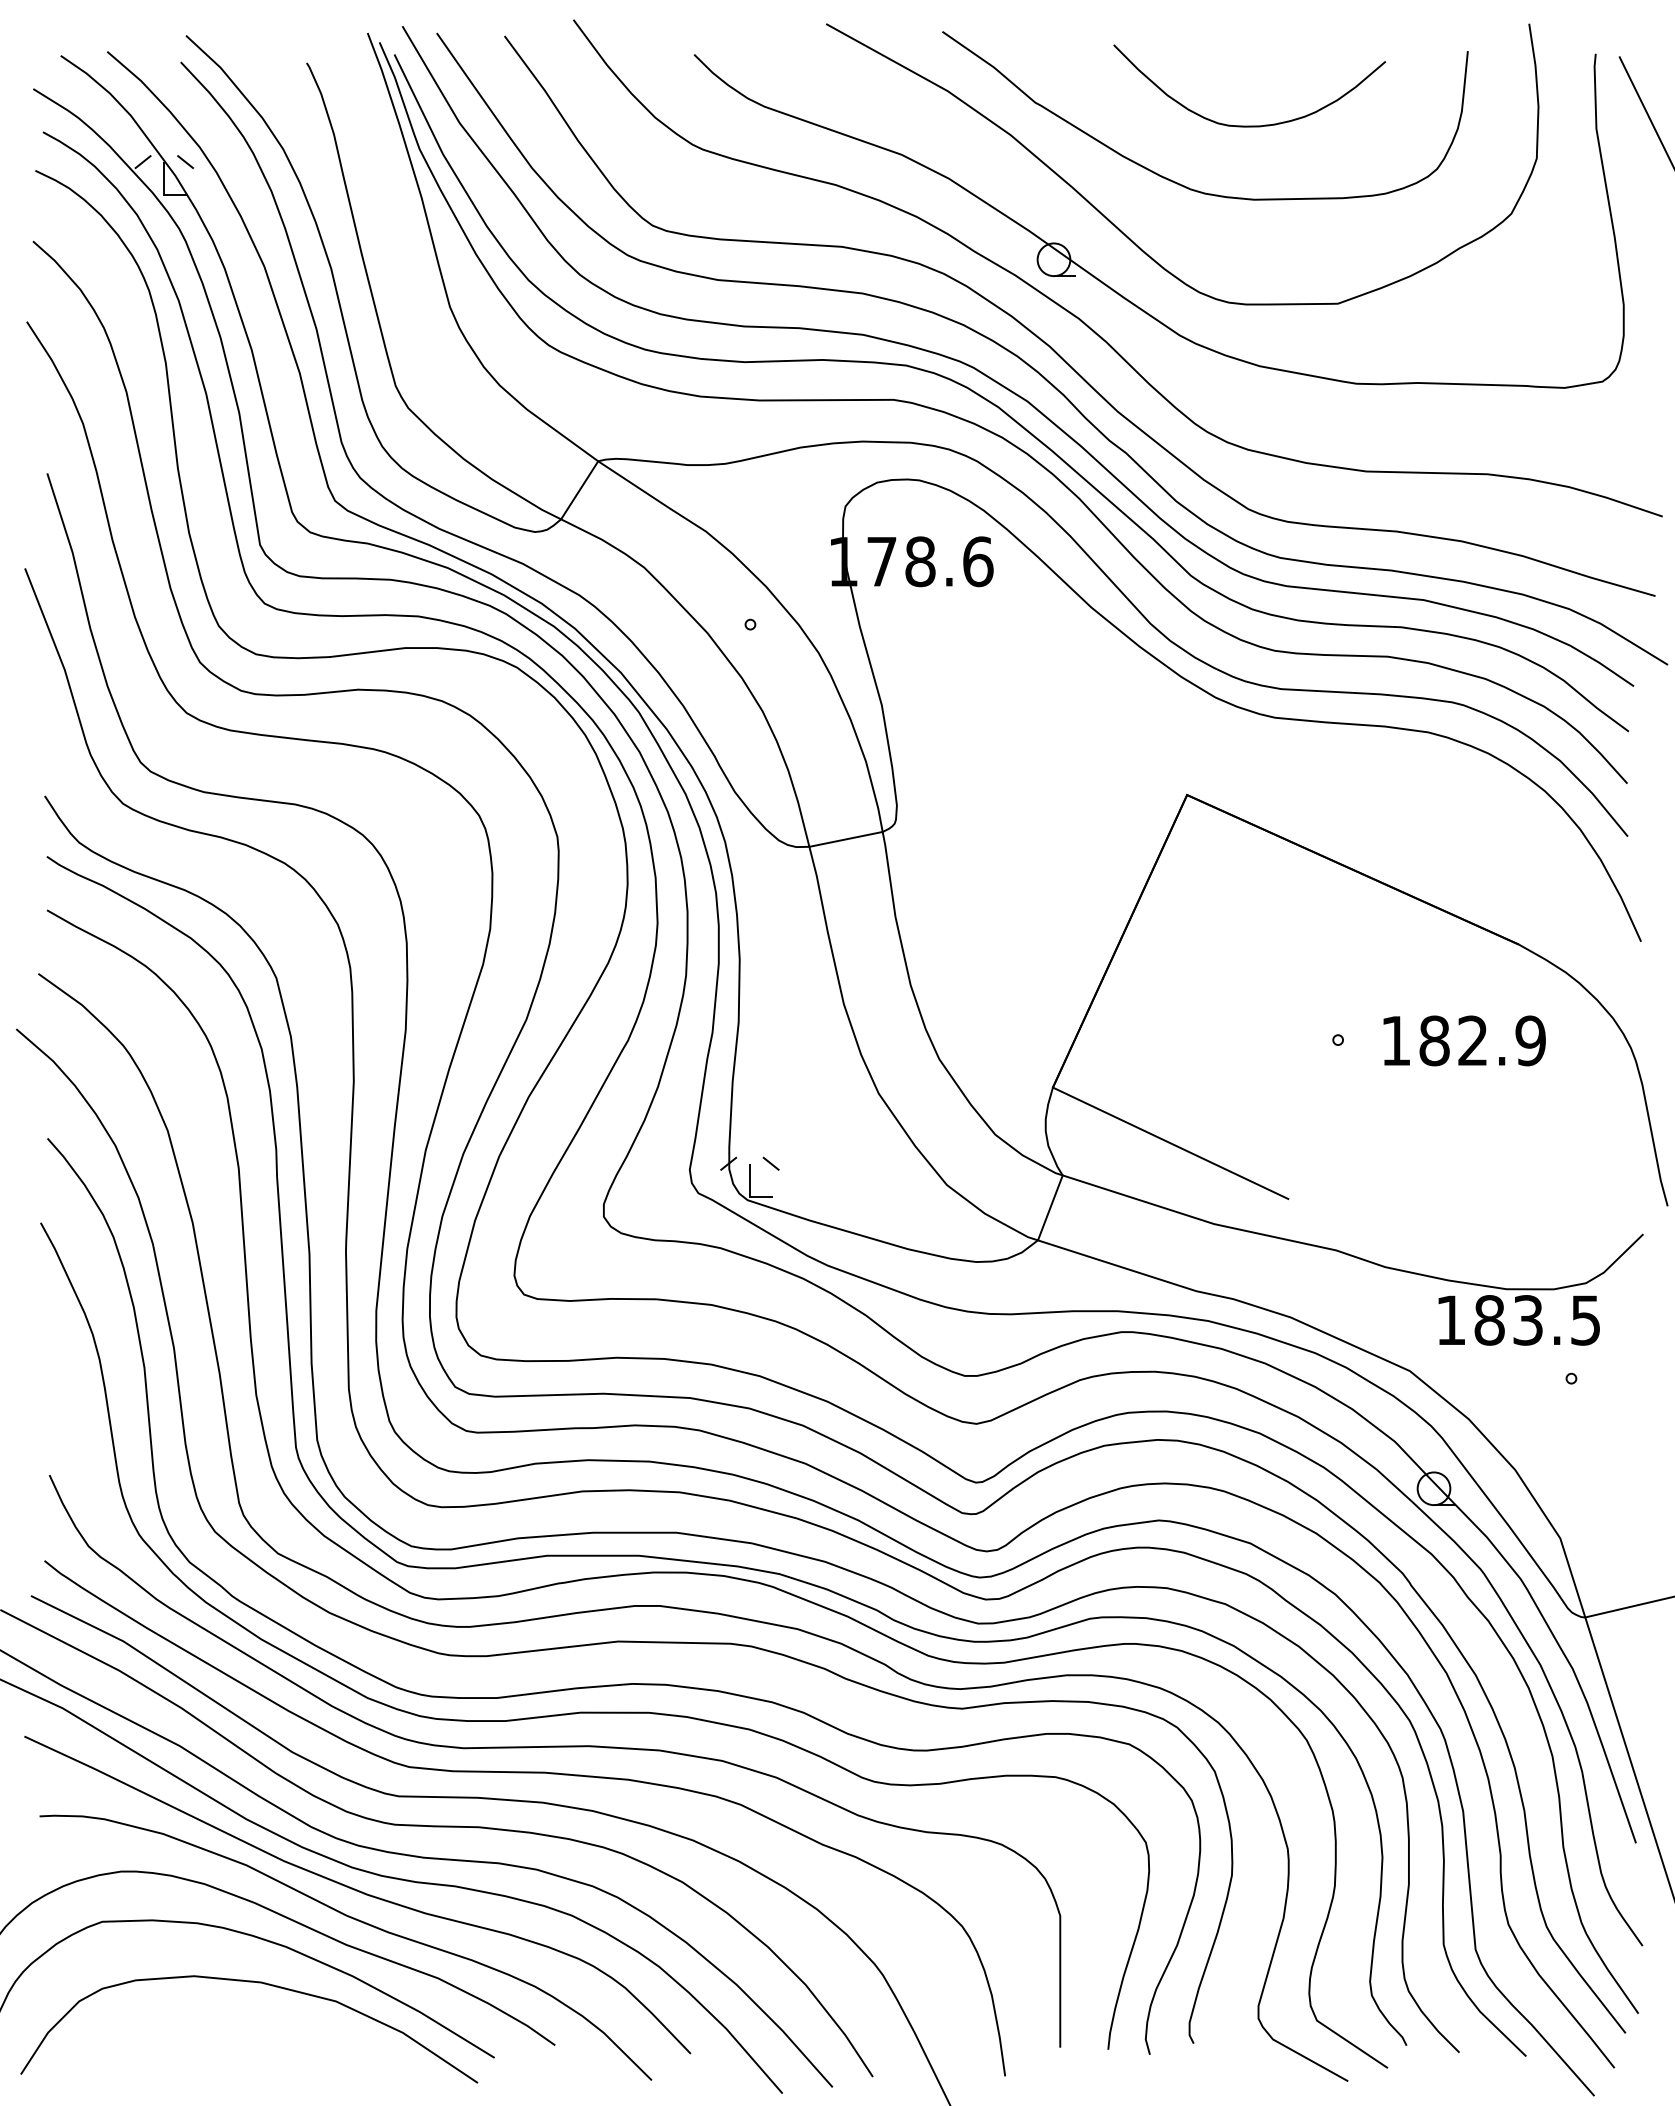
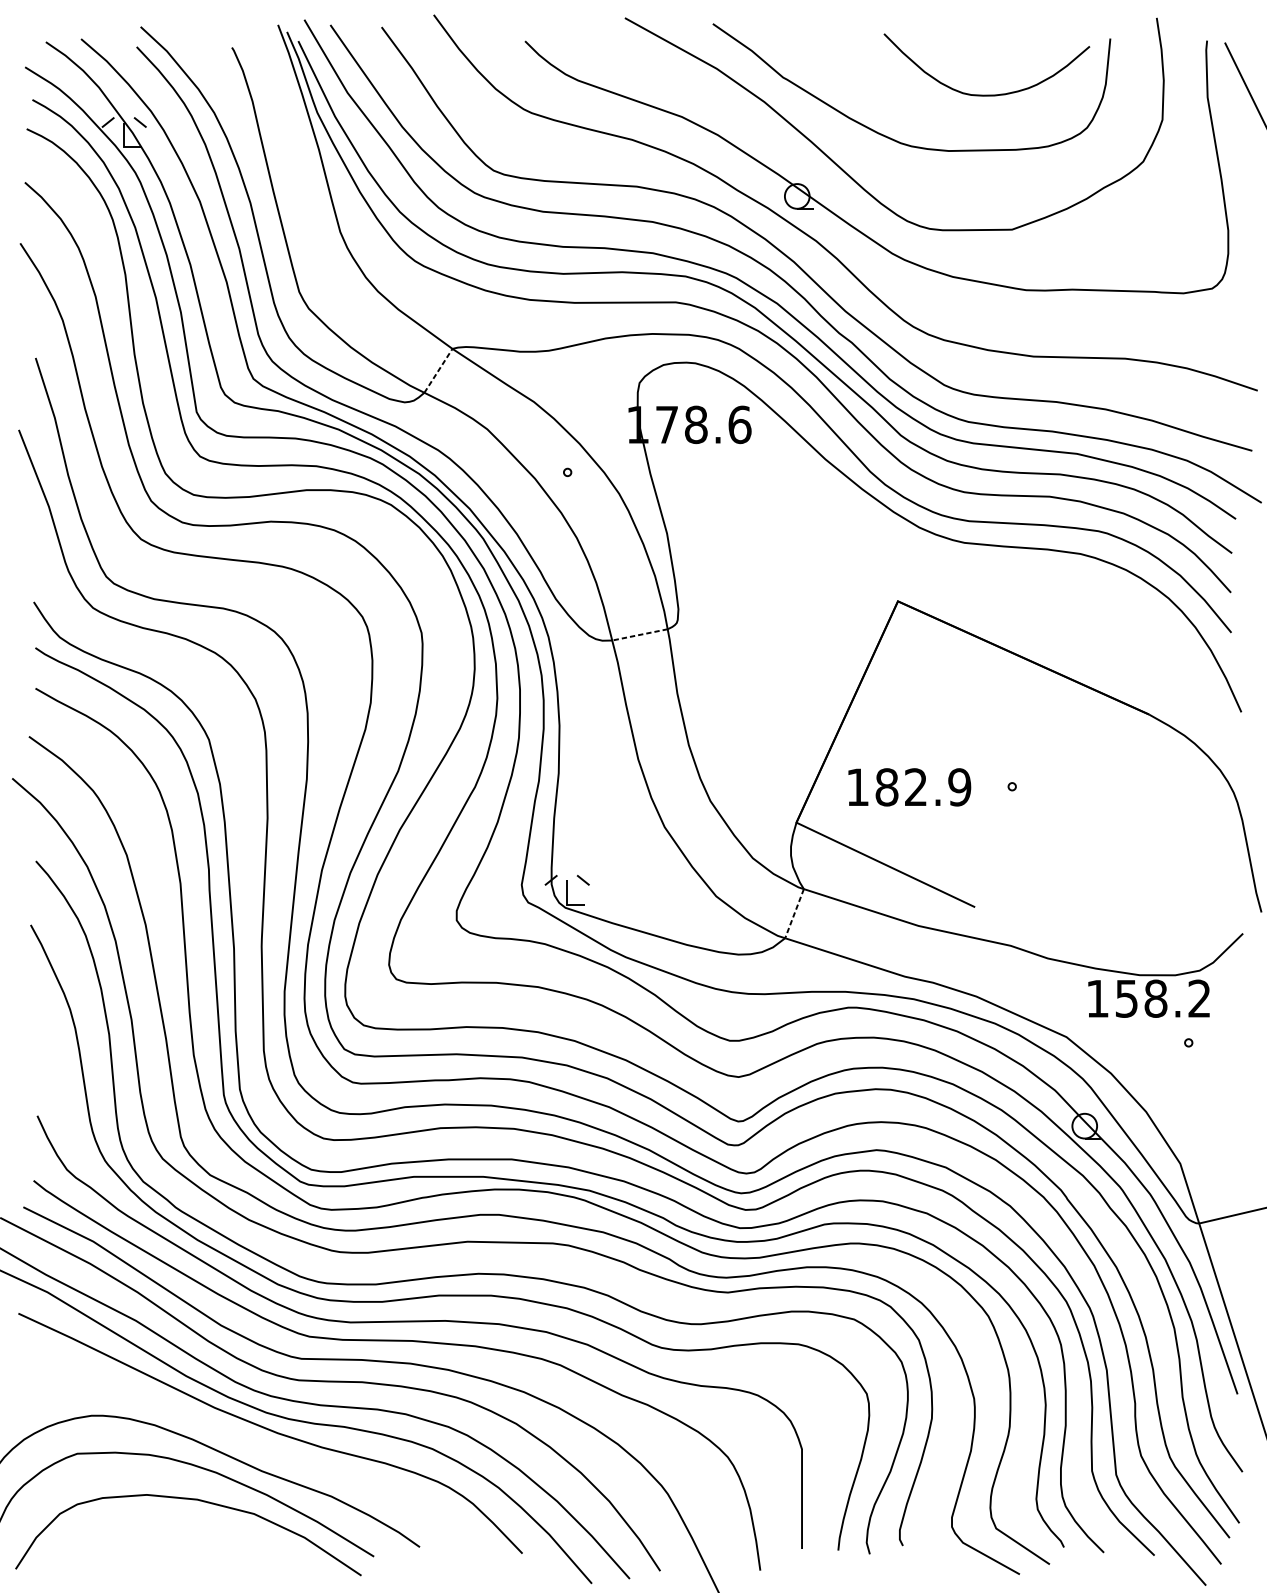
curve: (1249, 125) -> (986, 94), moved
line: (579, 489) -> (438, 370), solid -> dashed
line: (845, 839) -> (639, 634), solid -> dashed
text: (1464, 1040) -> (909, 787), moved
line: (1050, 1207) -> (794, 913), solid -> dashed
text: (1536, 1320) -> (1162, 998), 183.5 -> 158.2
curve: (355, 1920) -> (268, 1452), removed

